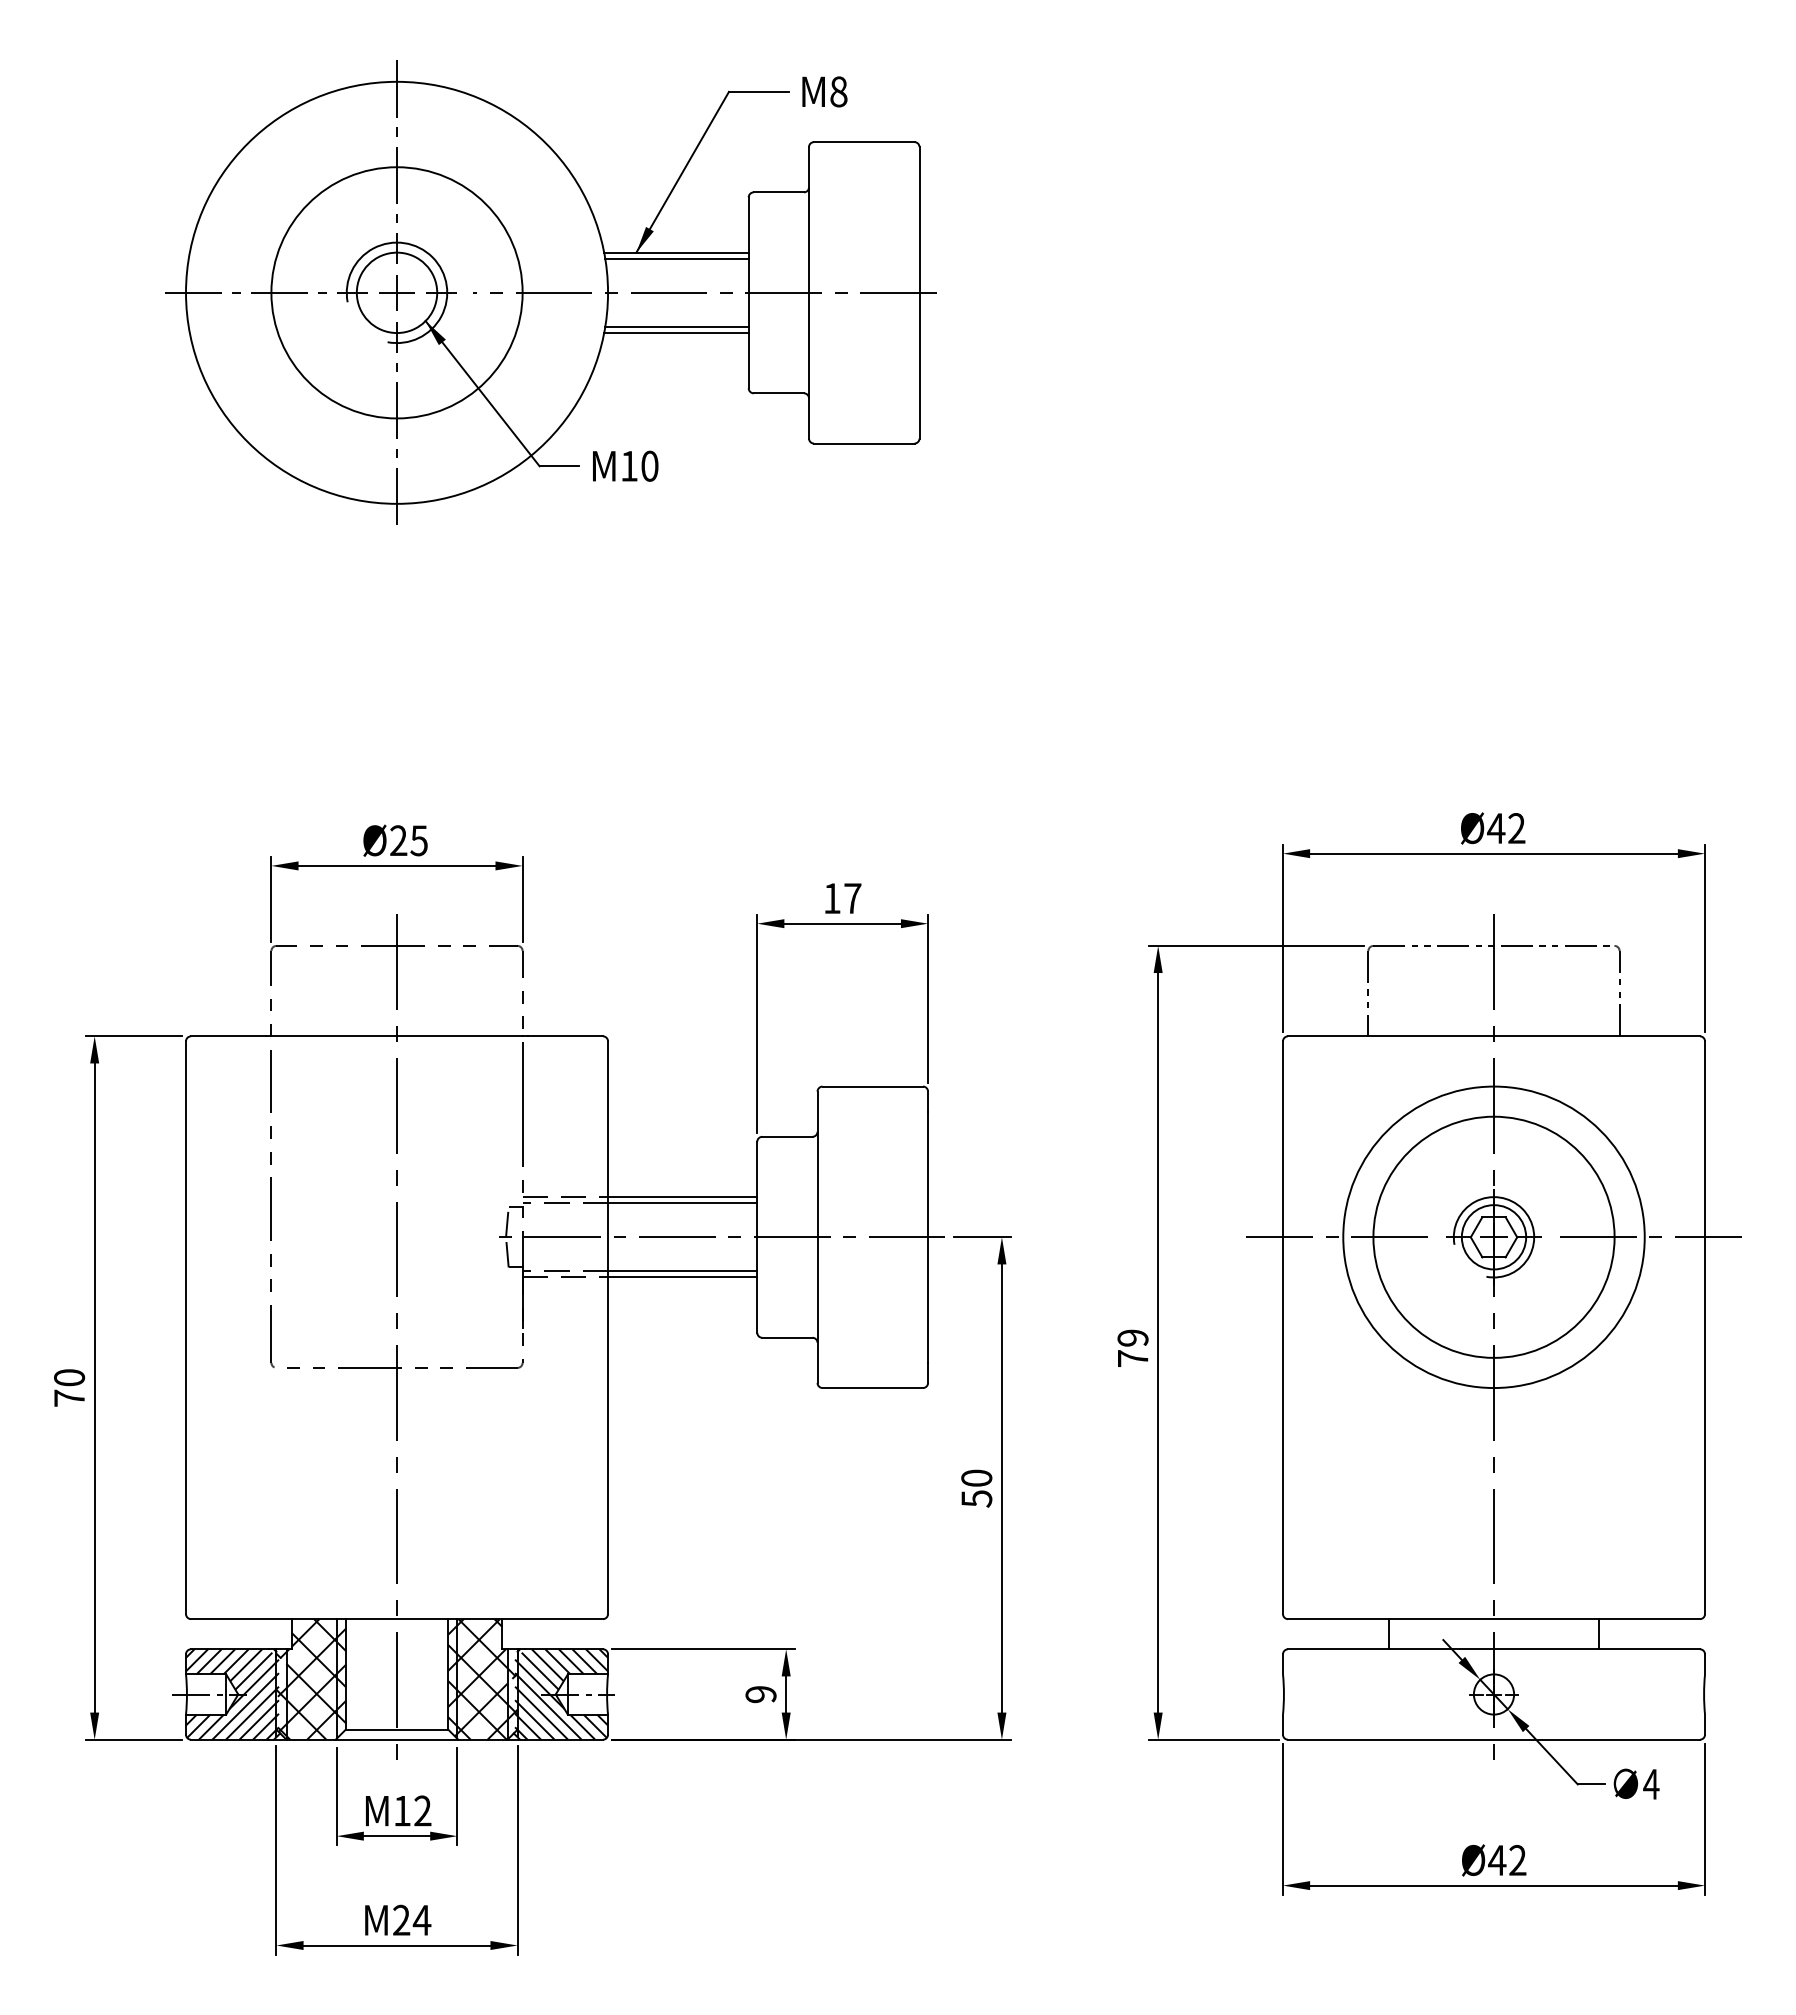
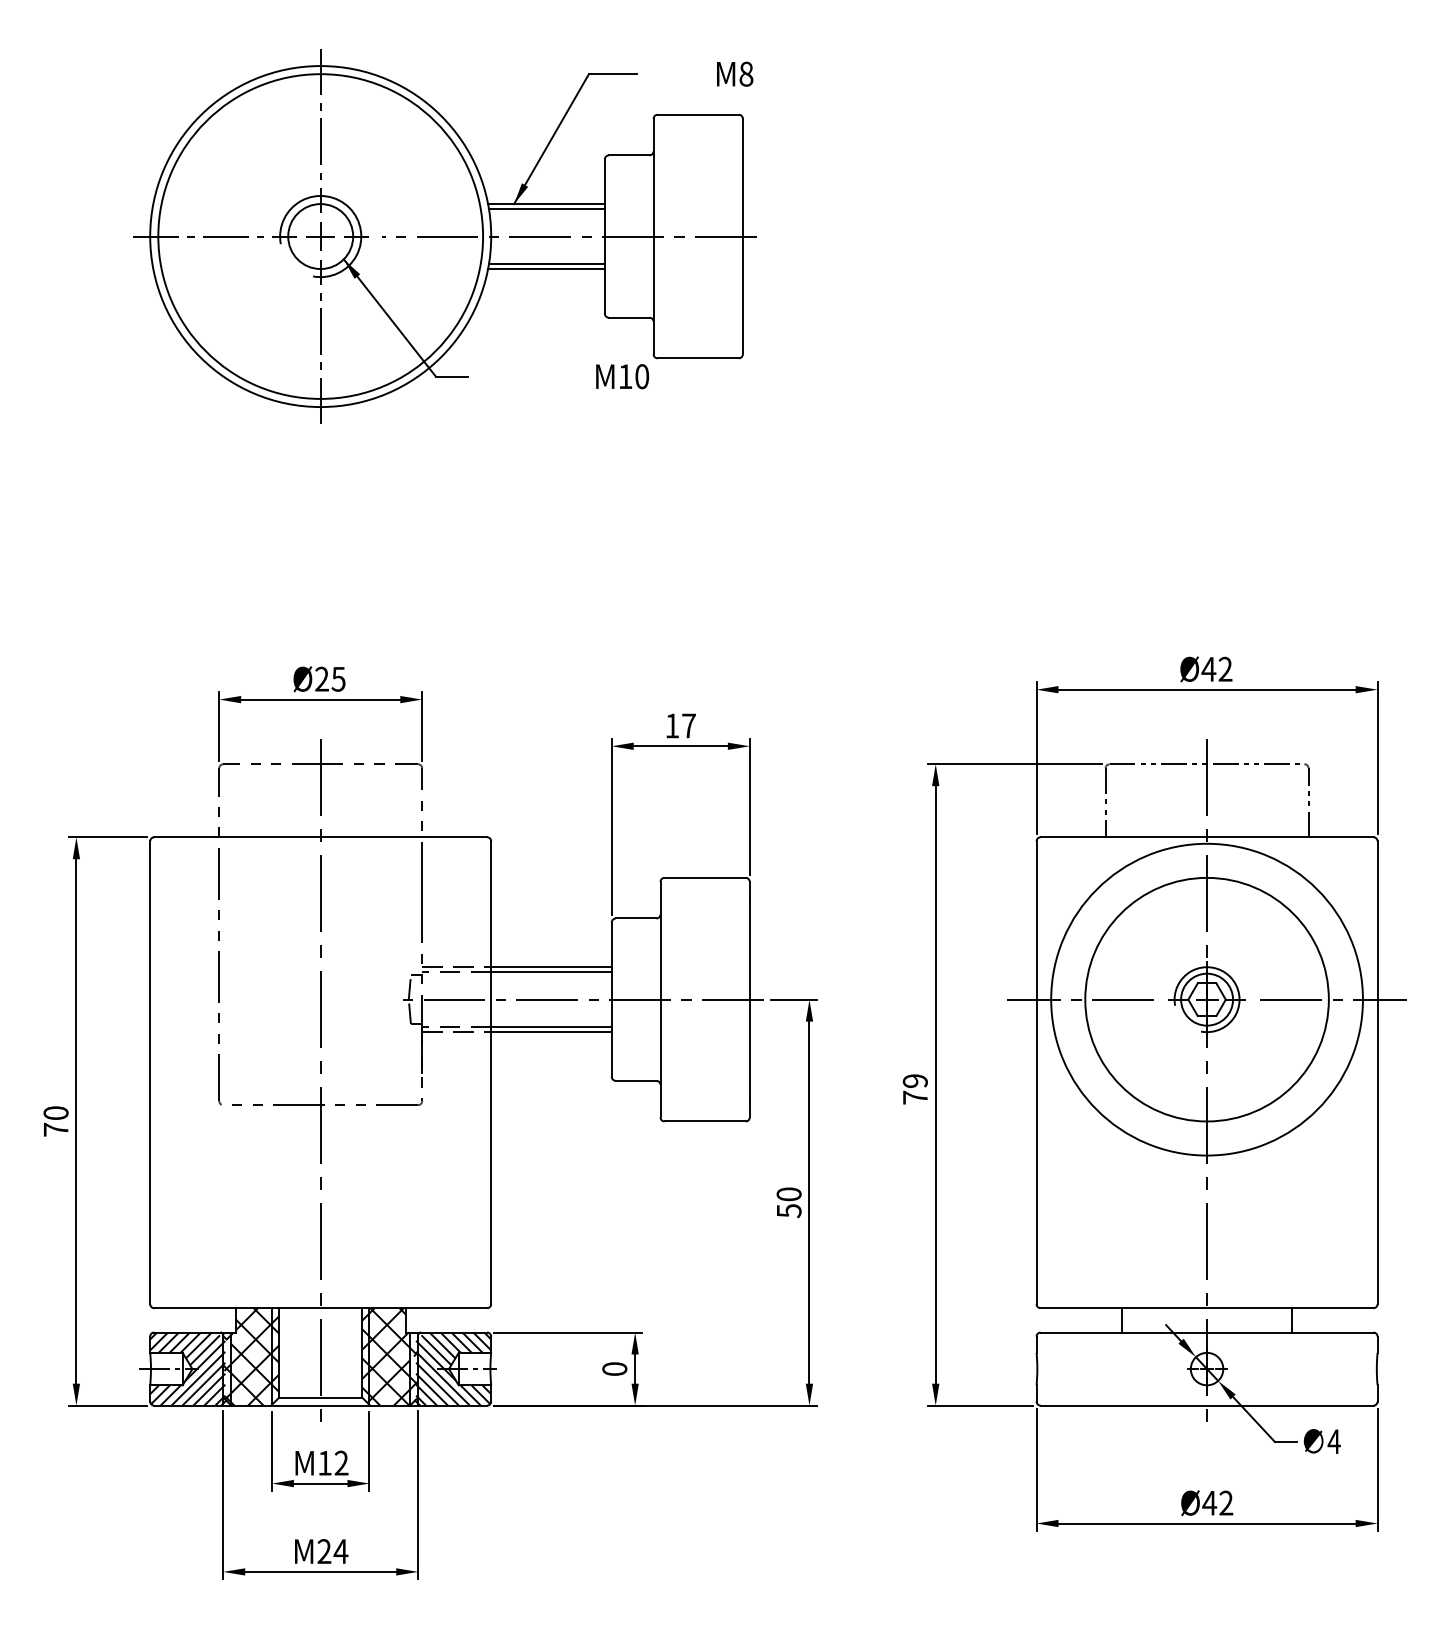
text: (824, 91) -> (734, 73), moved
circle: (396, 292) -> (320, 236), size x1.6
text: (625, 465) -> (622, 376), moved
circle: (1493, 1236) -> (1206, 999), size x1.6
text: (760, 1694) -> (614, 1369), 9 -> 0

